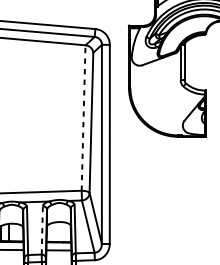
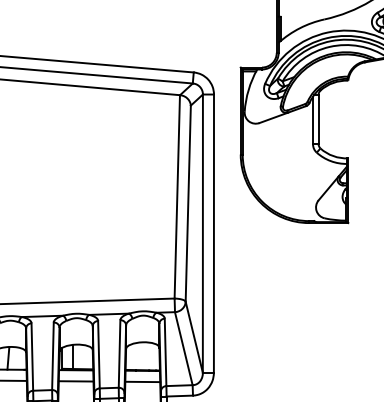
line: (83, 117) -> (177, 196), dashed -> solid
line: (42, 230) -> (119, 353), dashed -> solid

